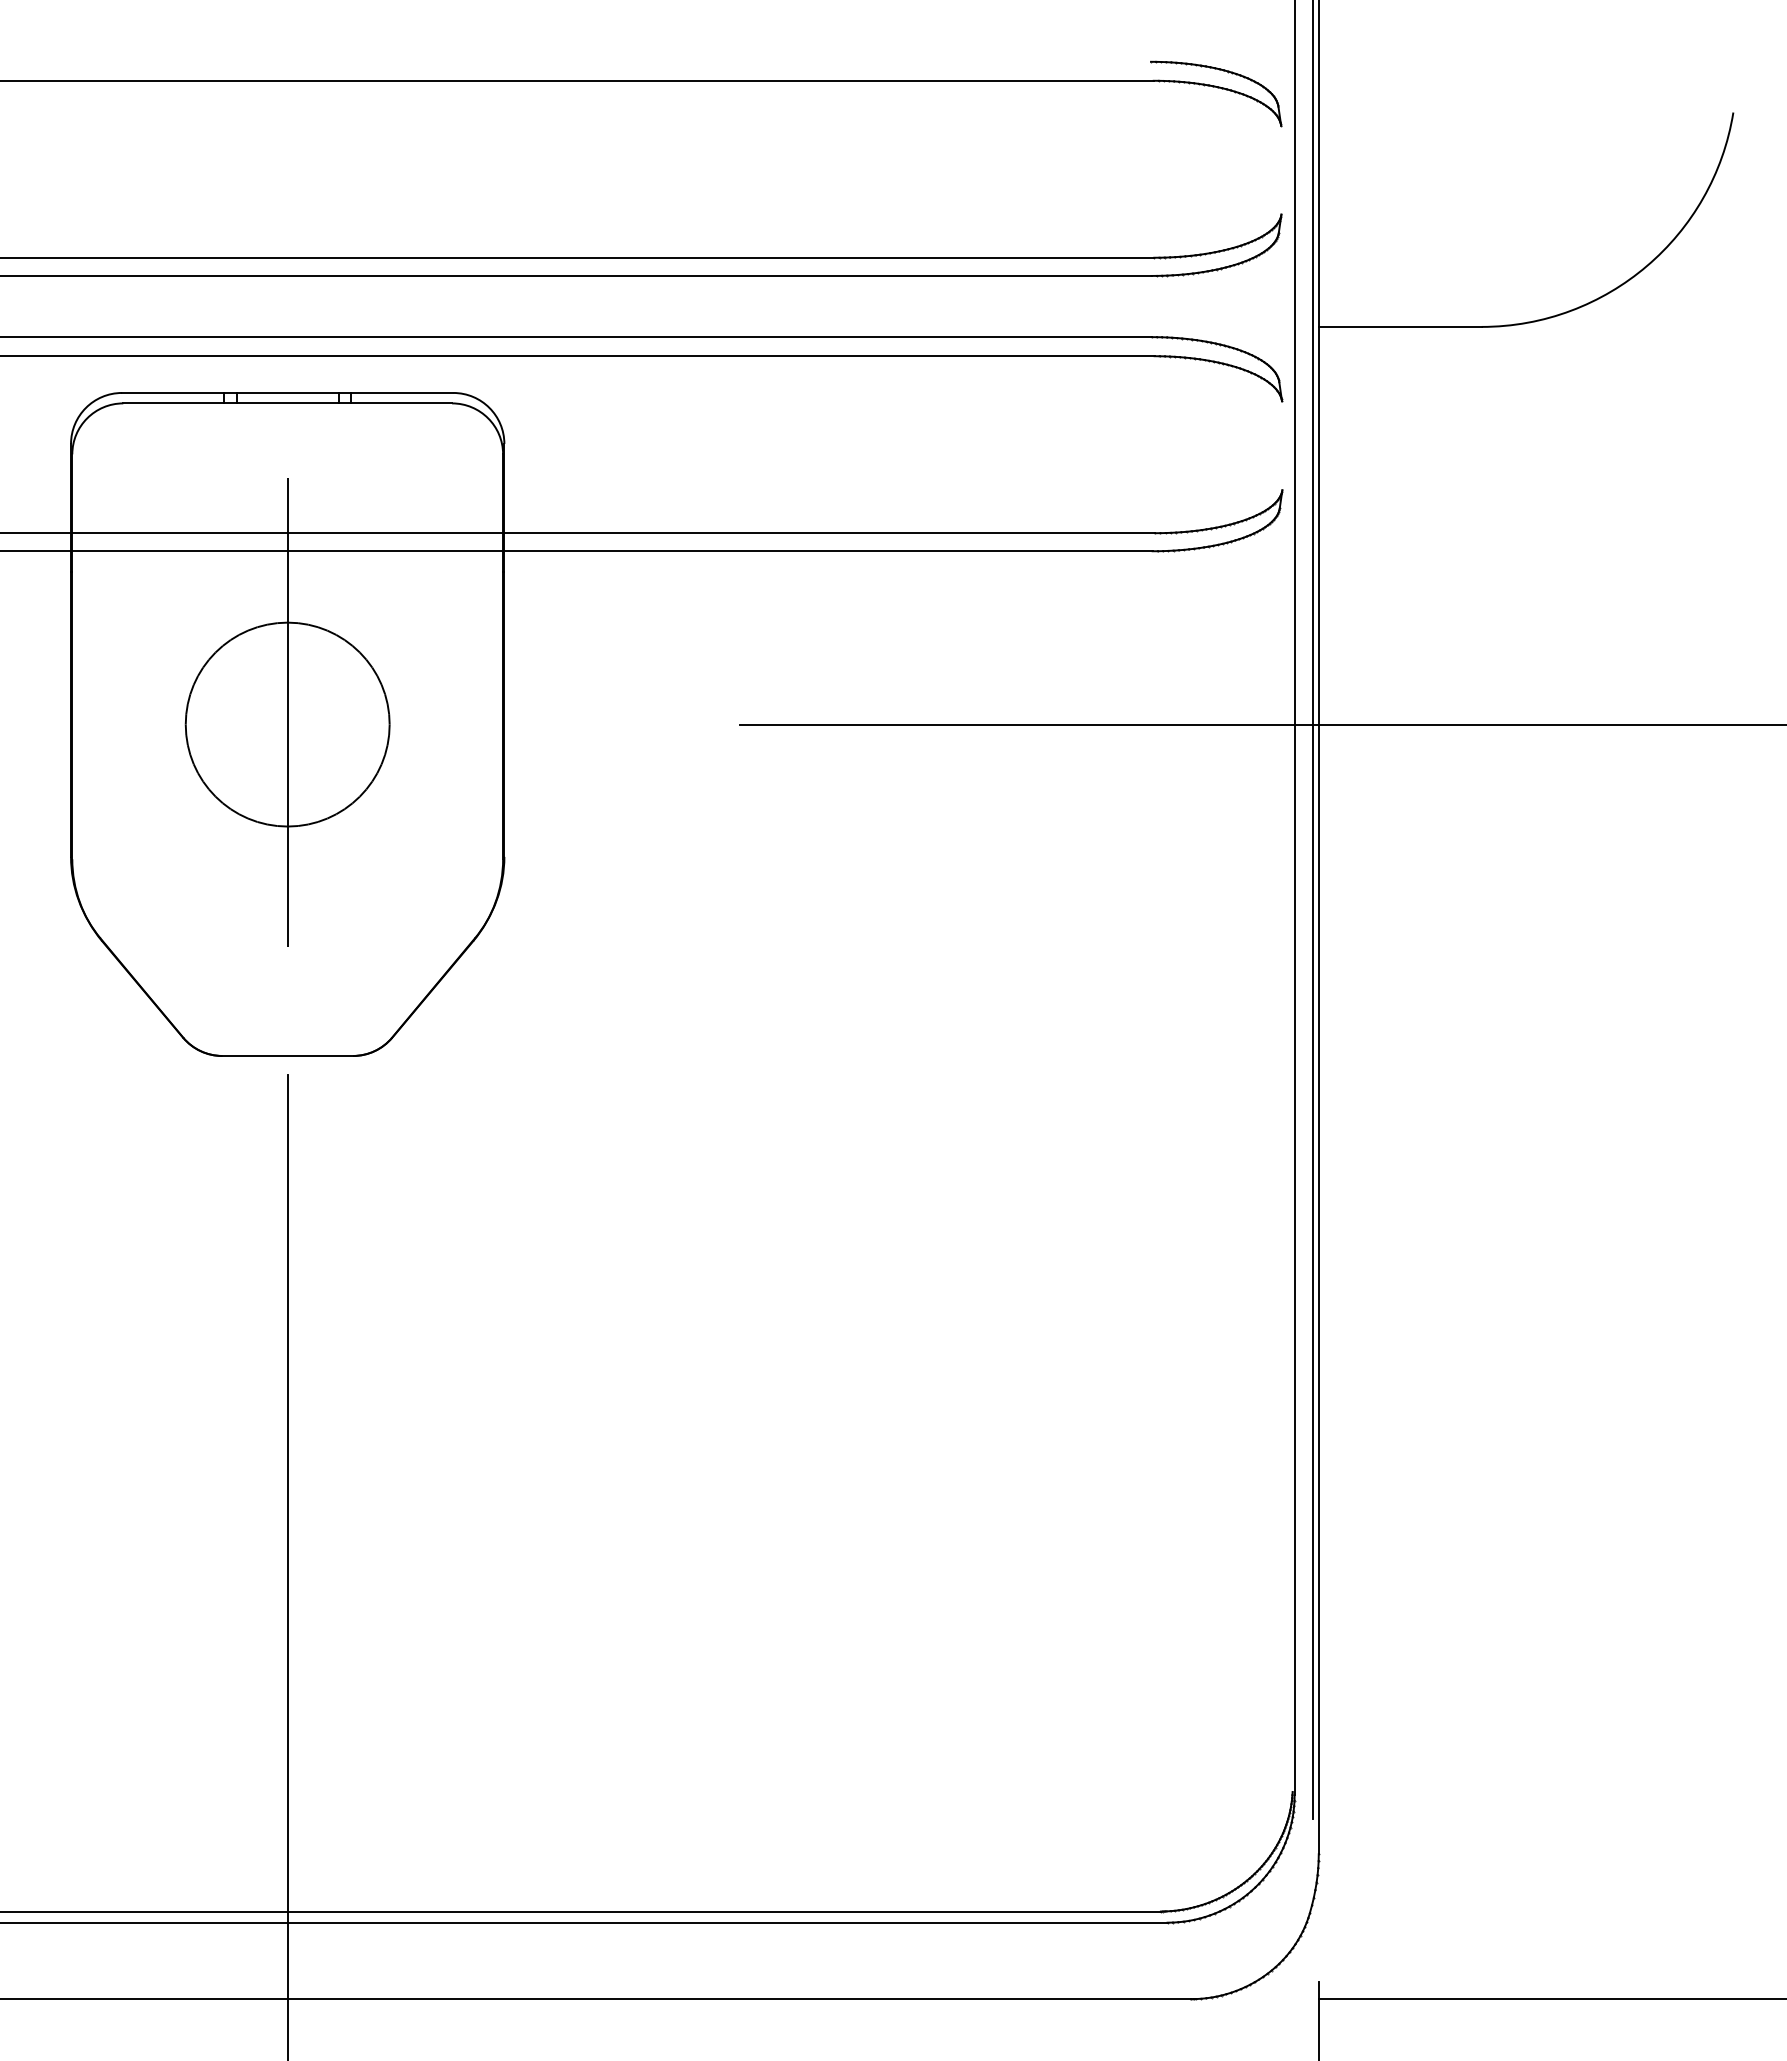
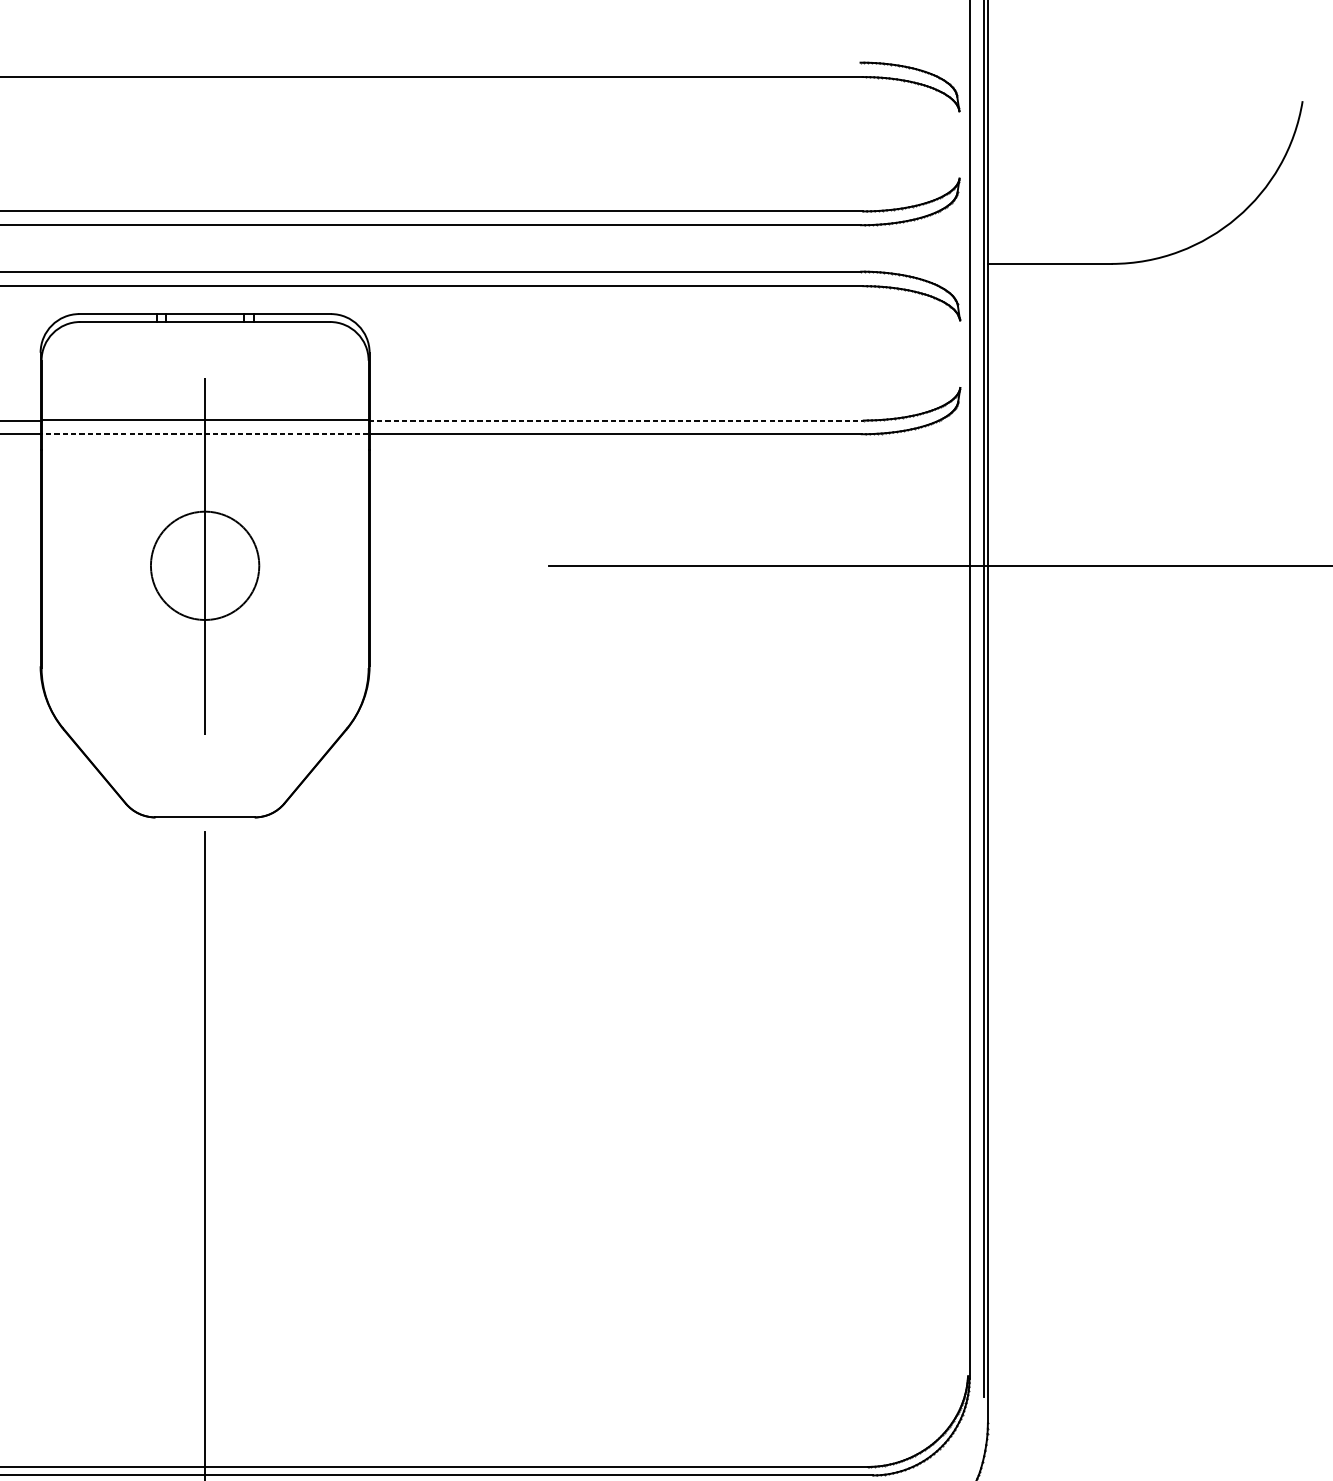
line: (829, 533) -> (616, 420), solid -> dashed
line: (287, 551) -> (204, 434), solid -> dashed
circle: (287, 724) -> (204, 565), size x0.7

